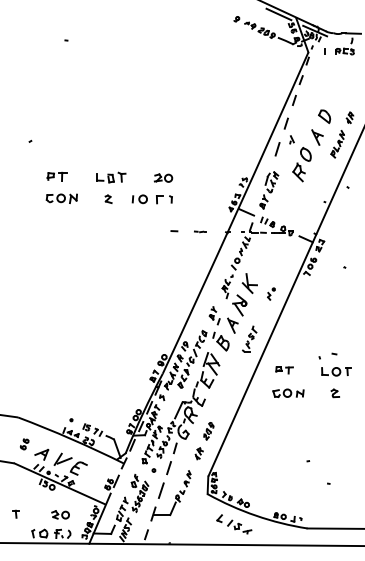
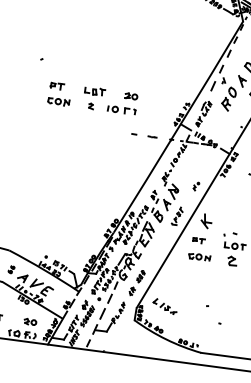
part: (249, 283) -> (206, 221), moved
part: (334, 393) -> (231, 261), size x1.6
part: (234, 524) -> (165, 306), moved

